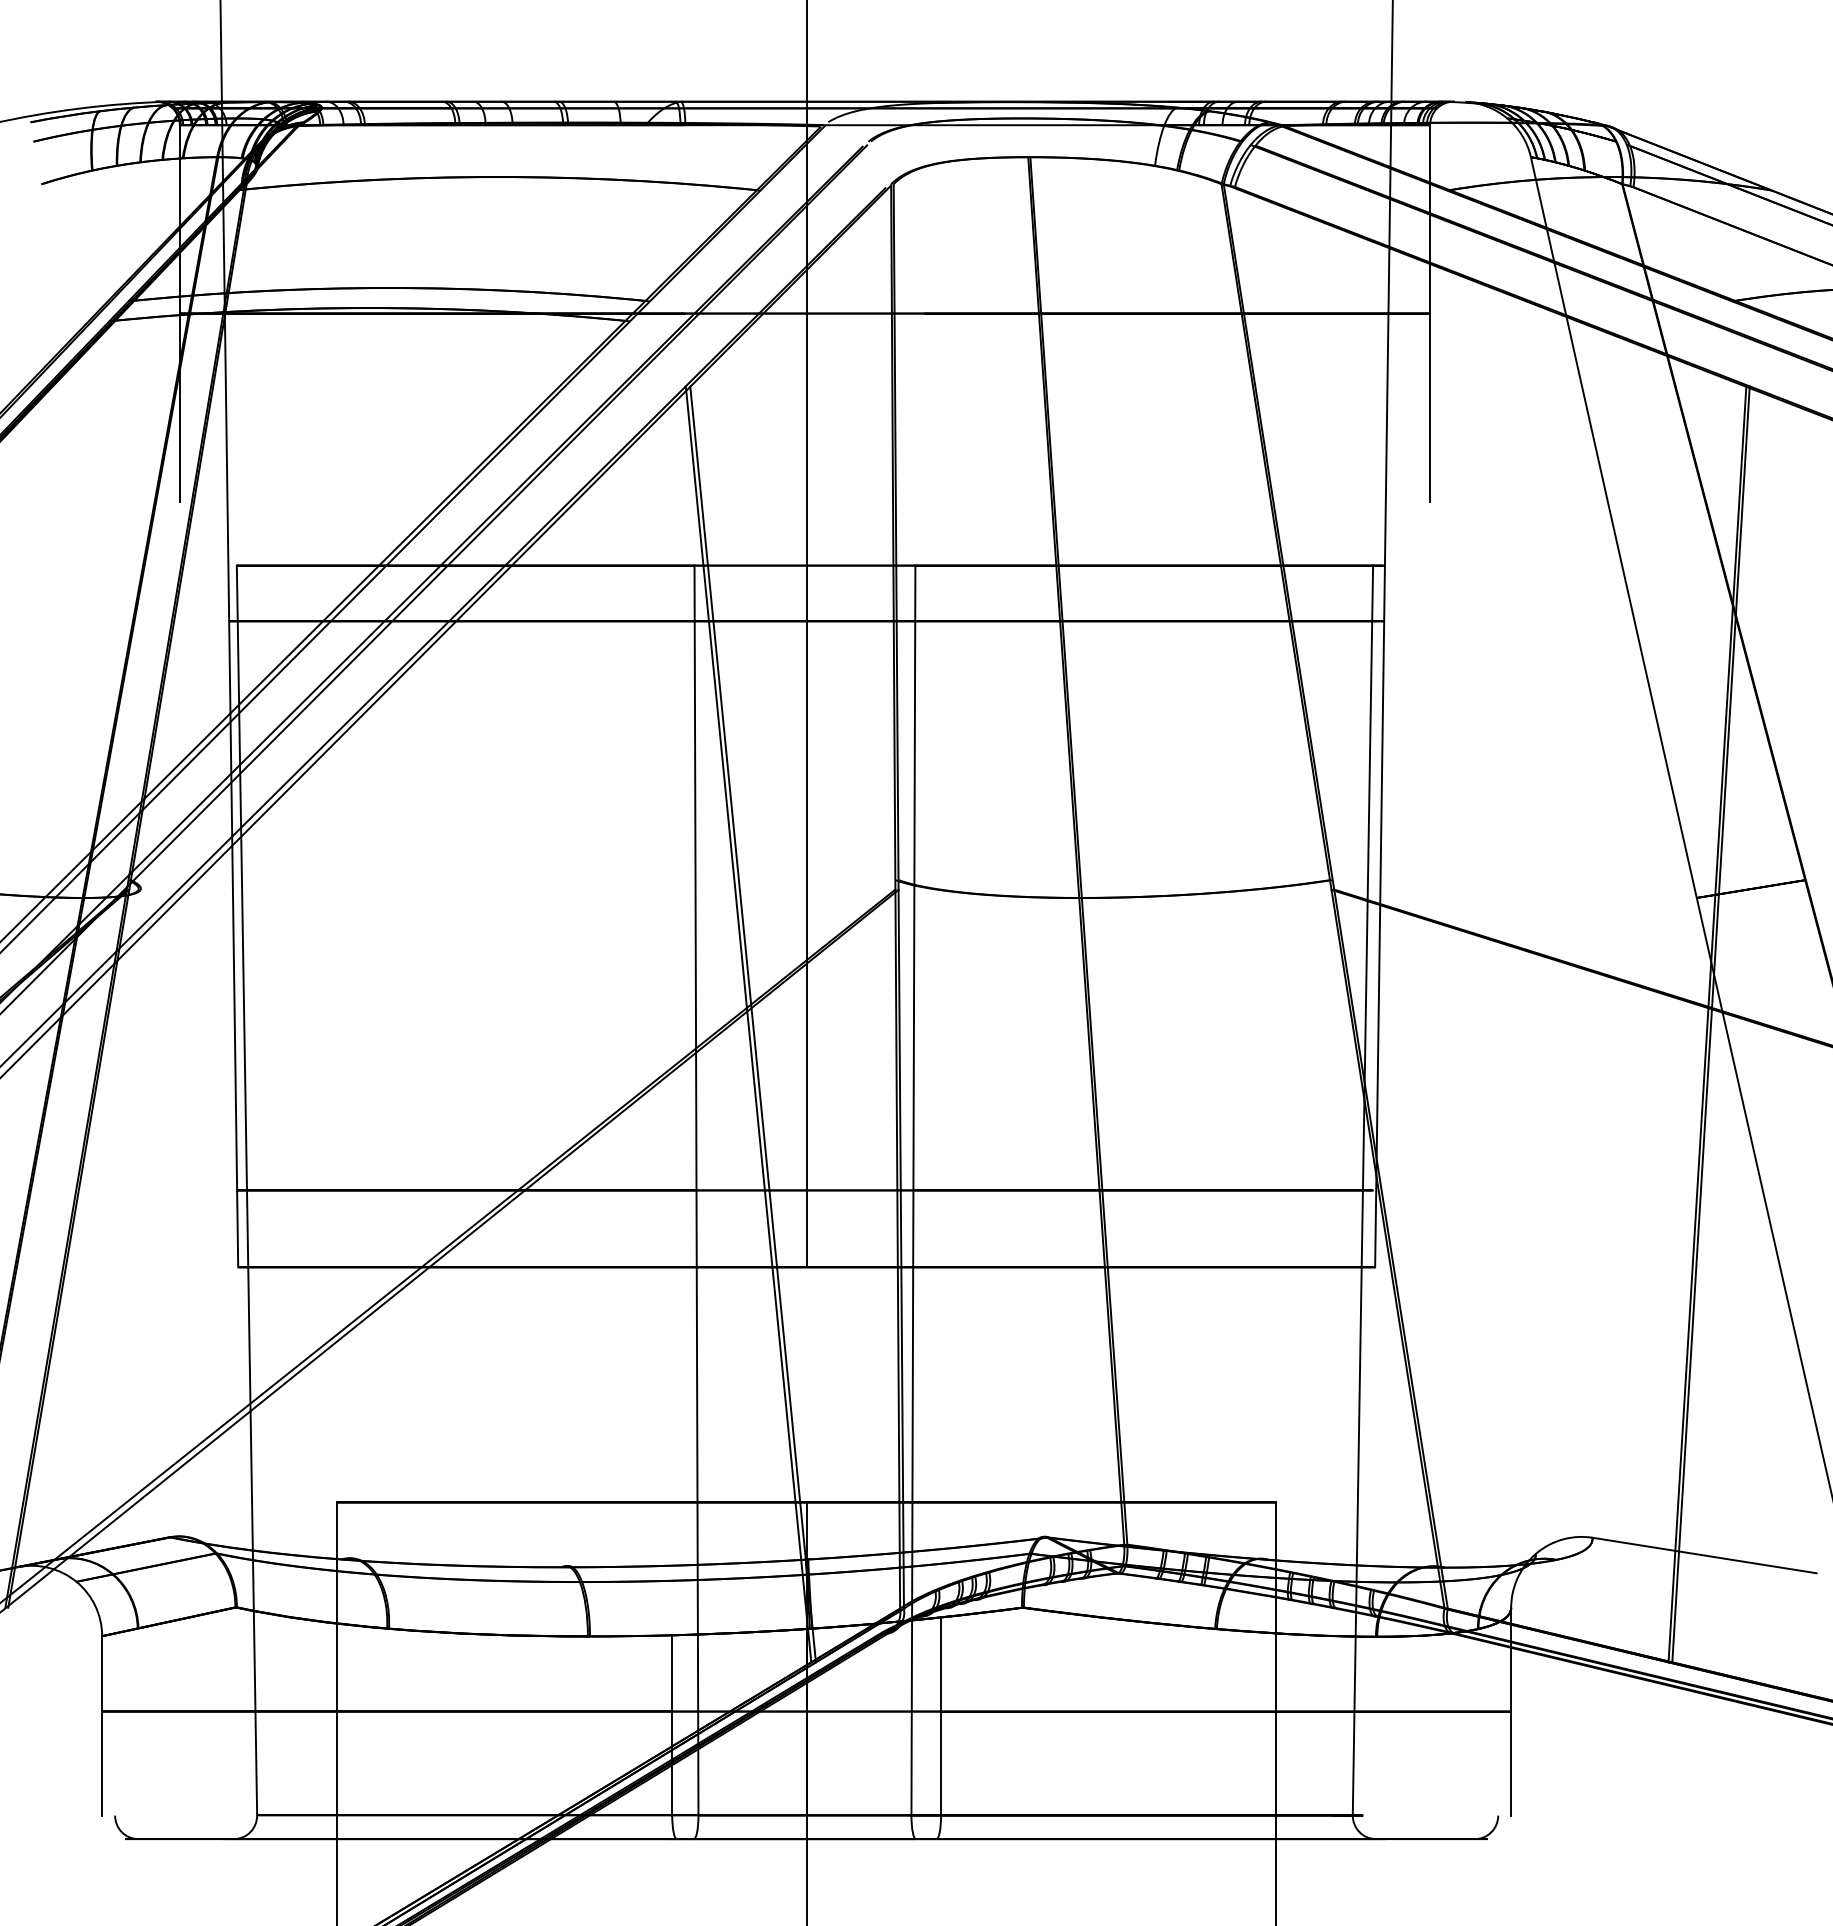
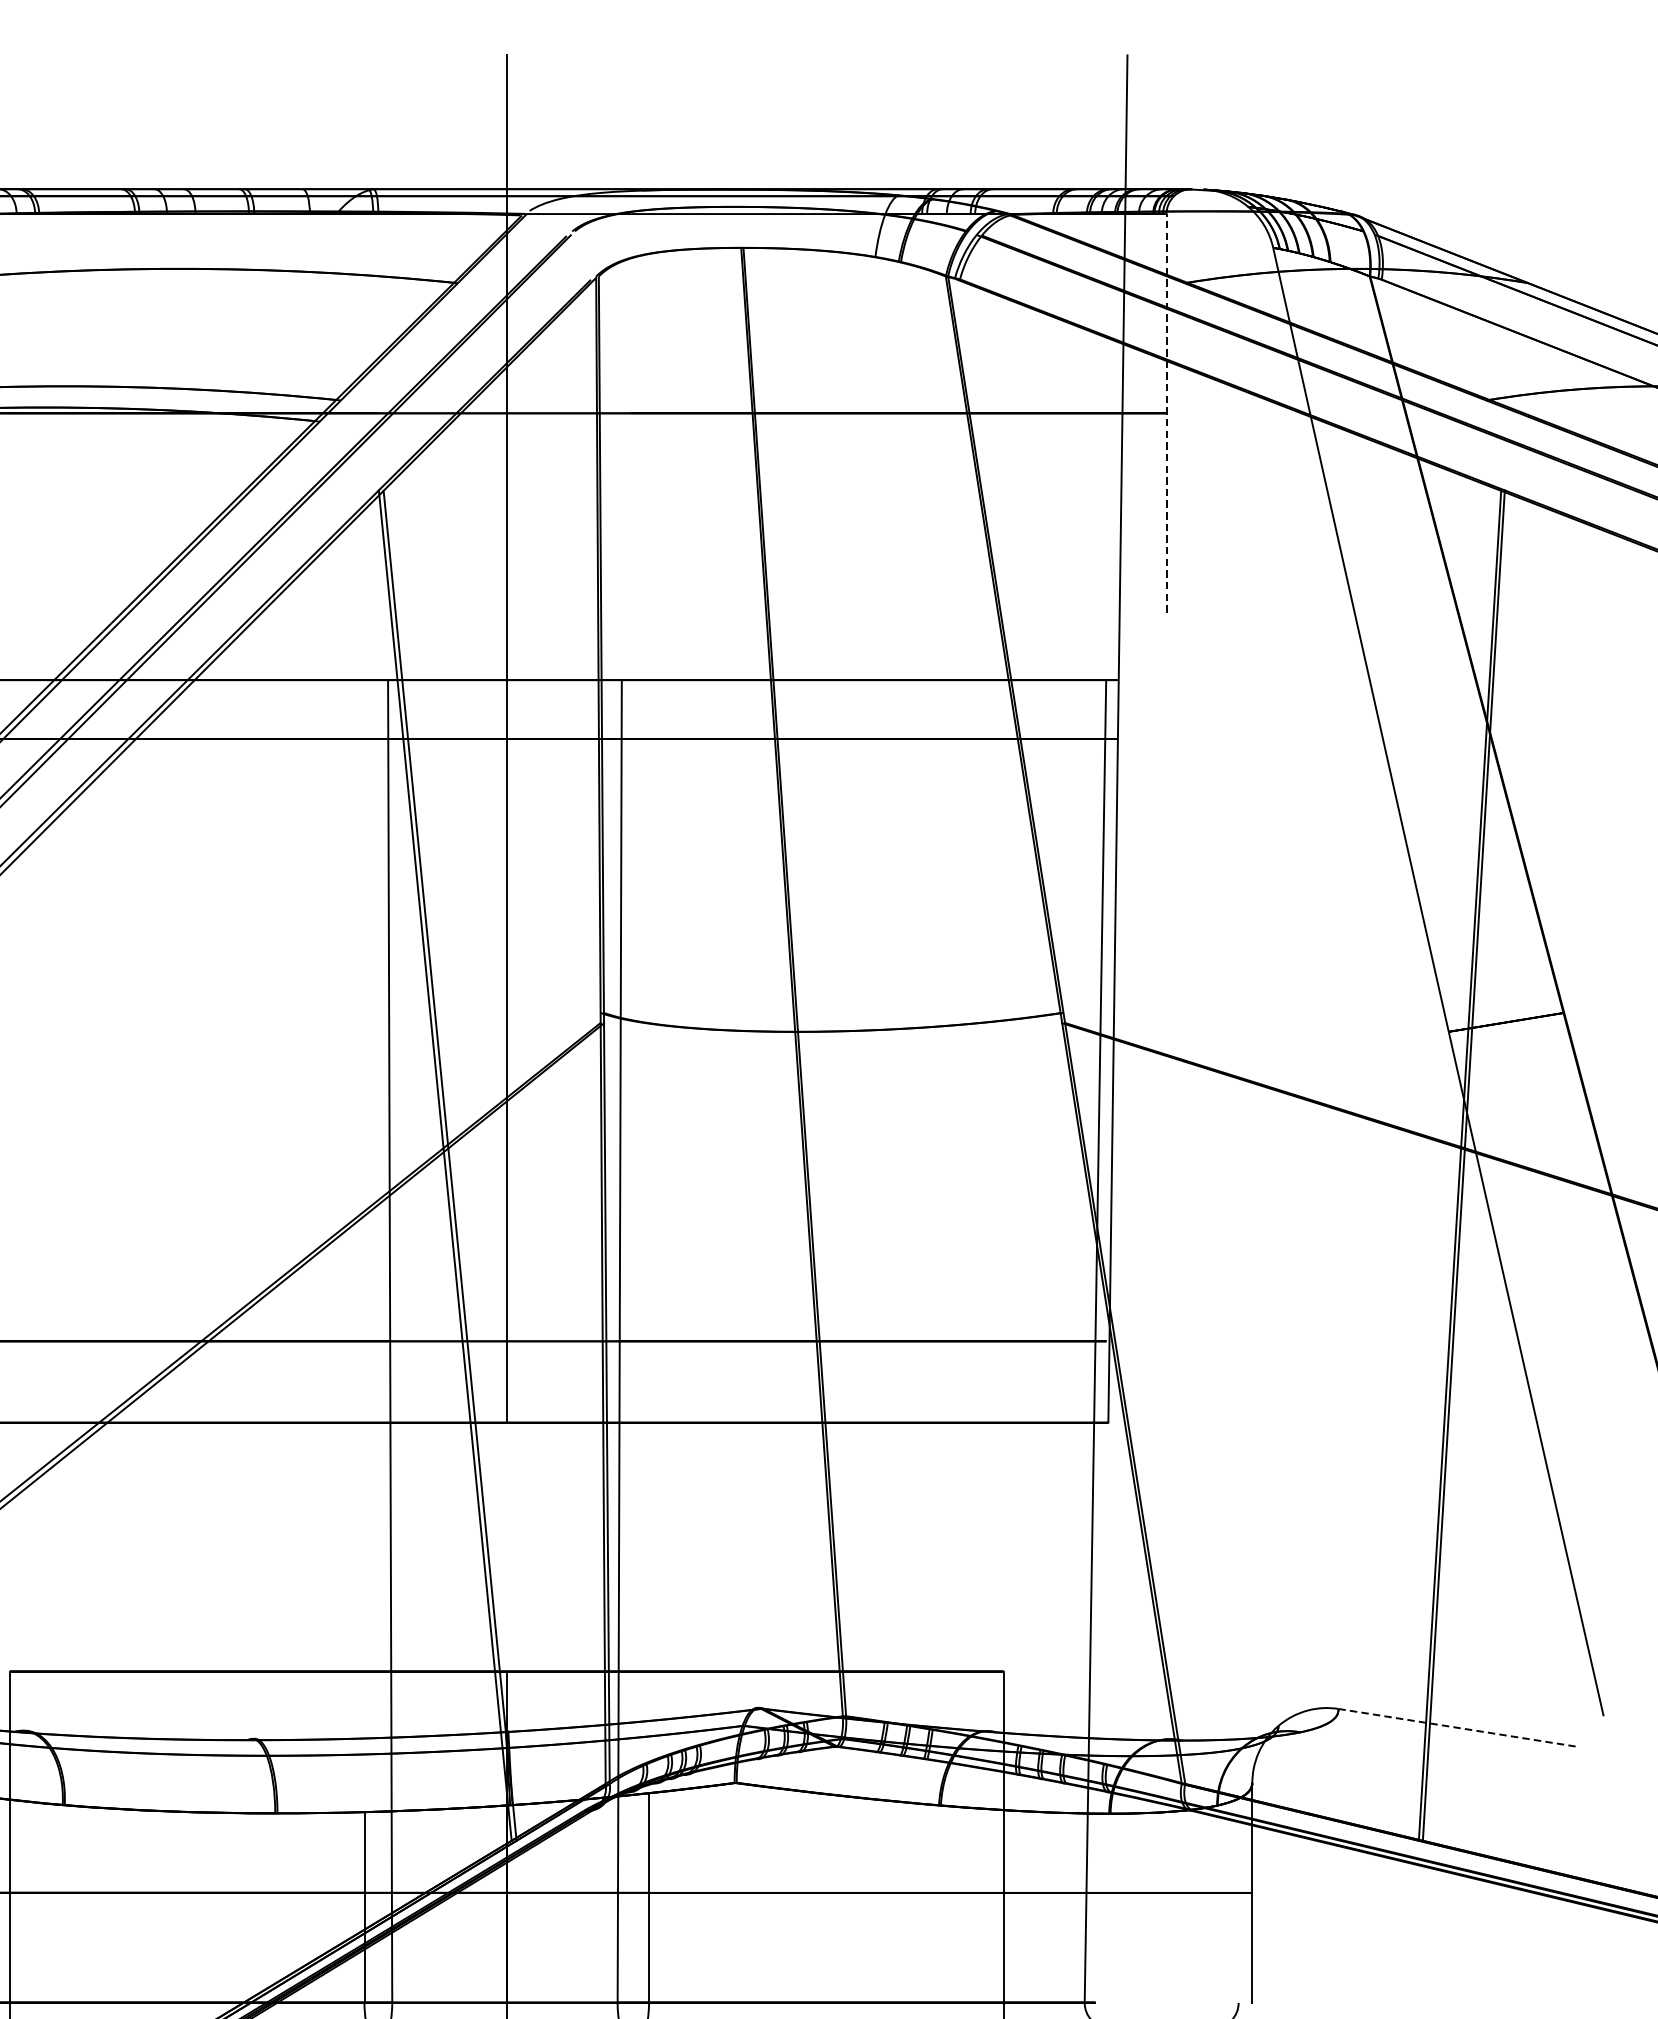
line: (1430, 313) -> (1166, 413), solid -> dashed
line: (1704, 1555) -> (1456, 1727), solid -> dashed

